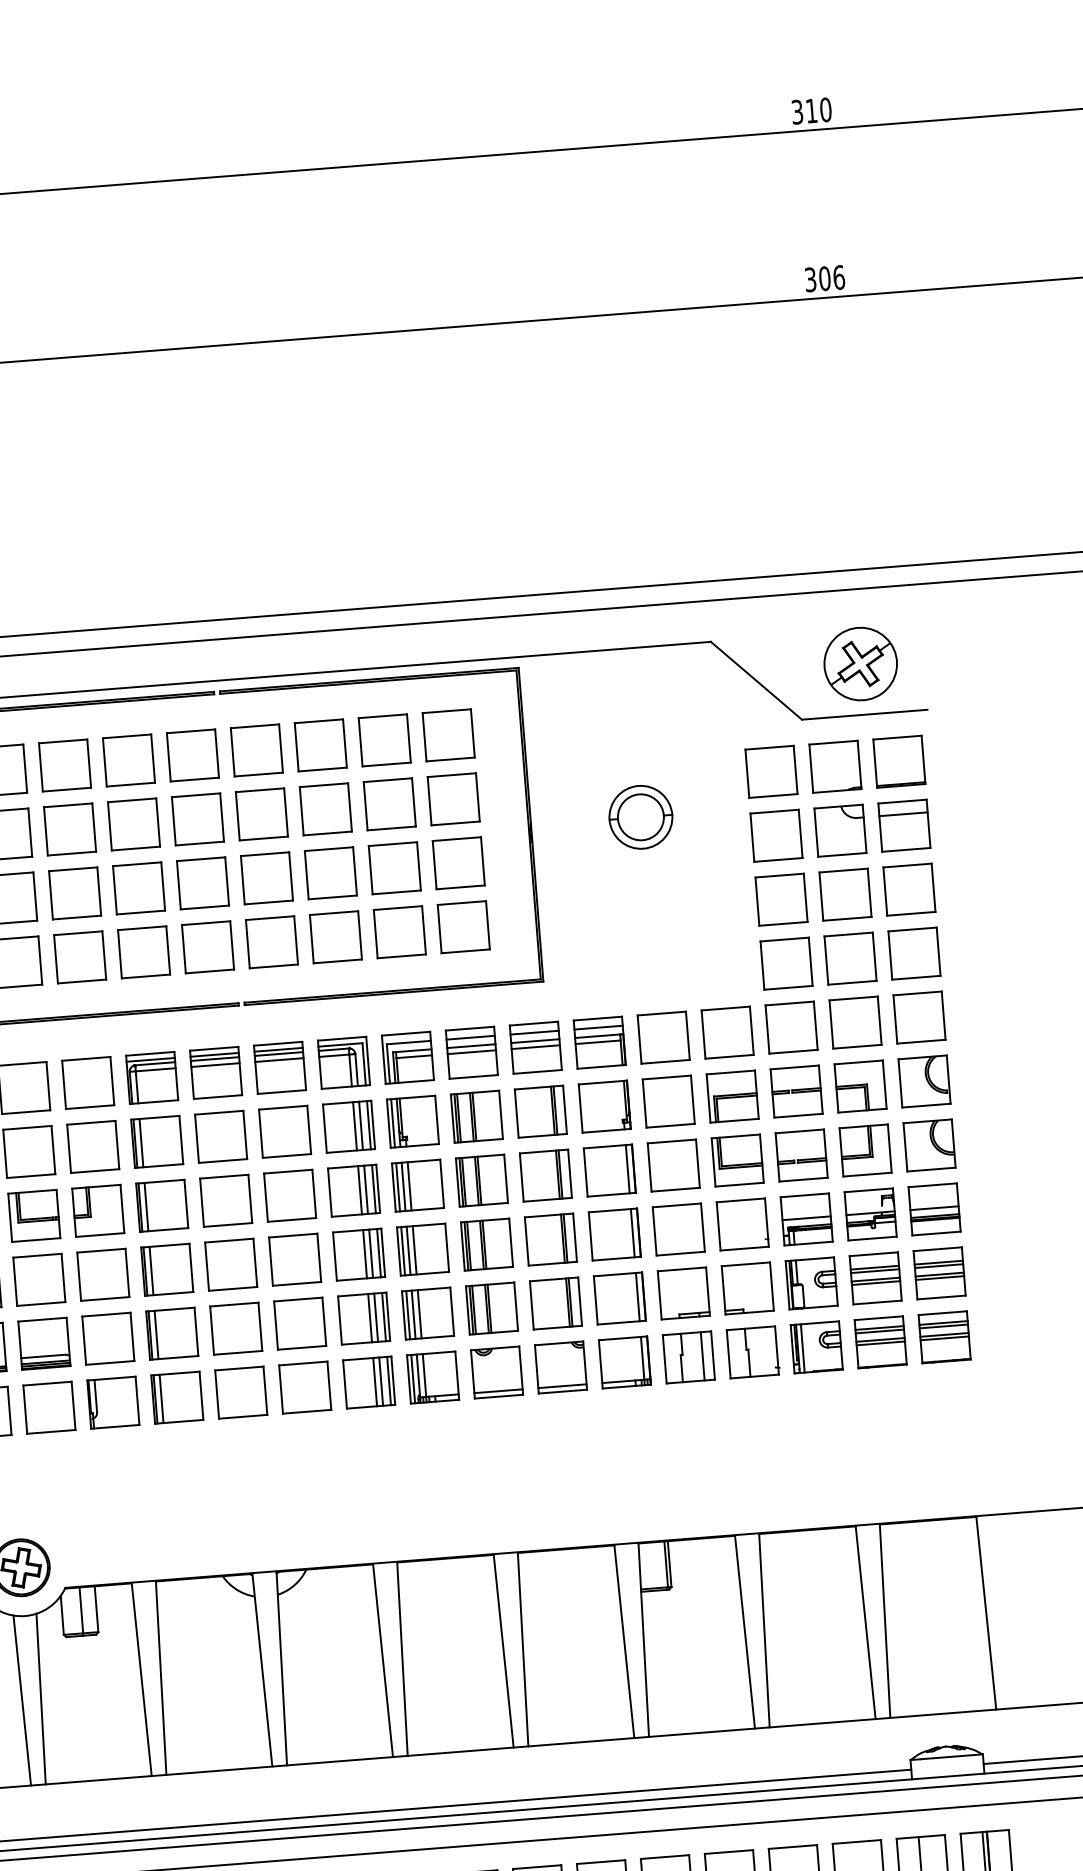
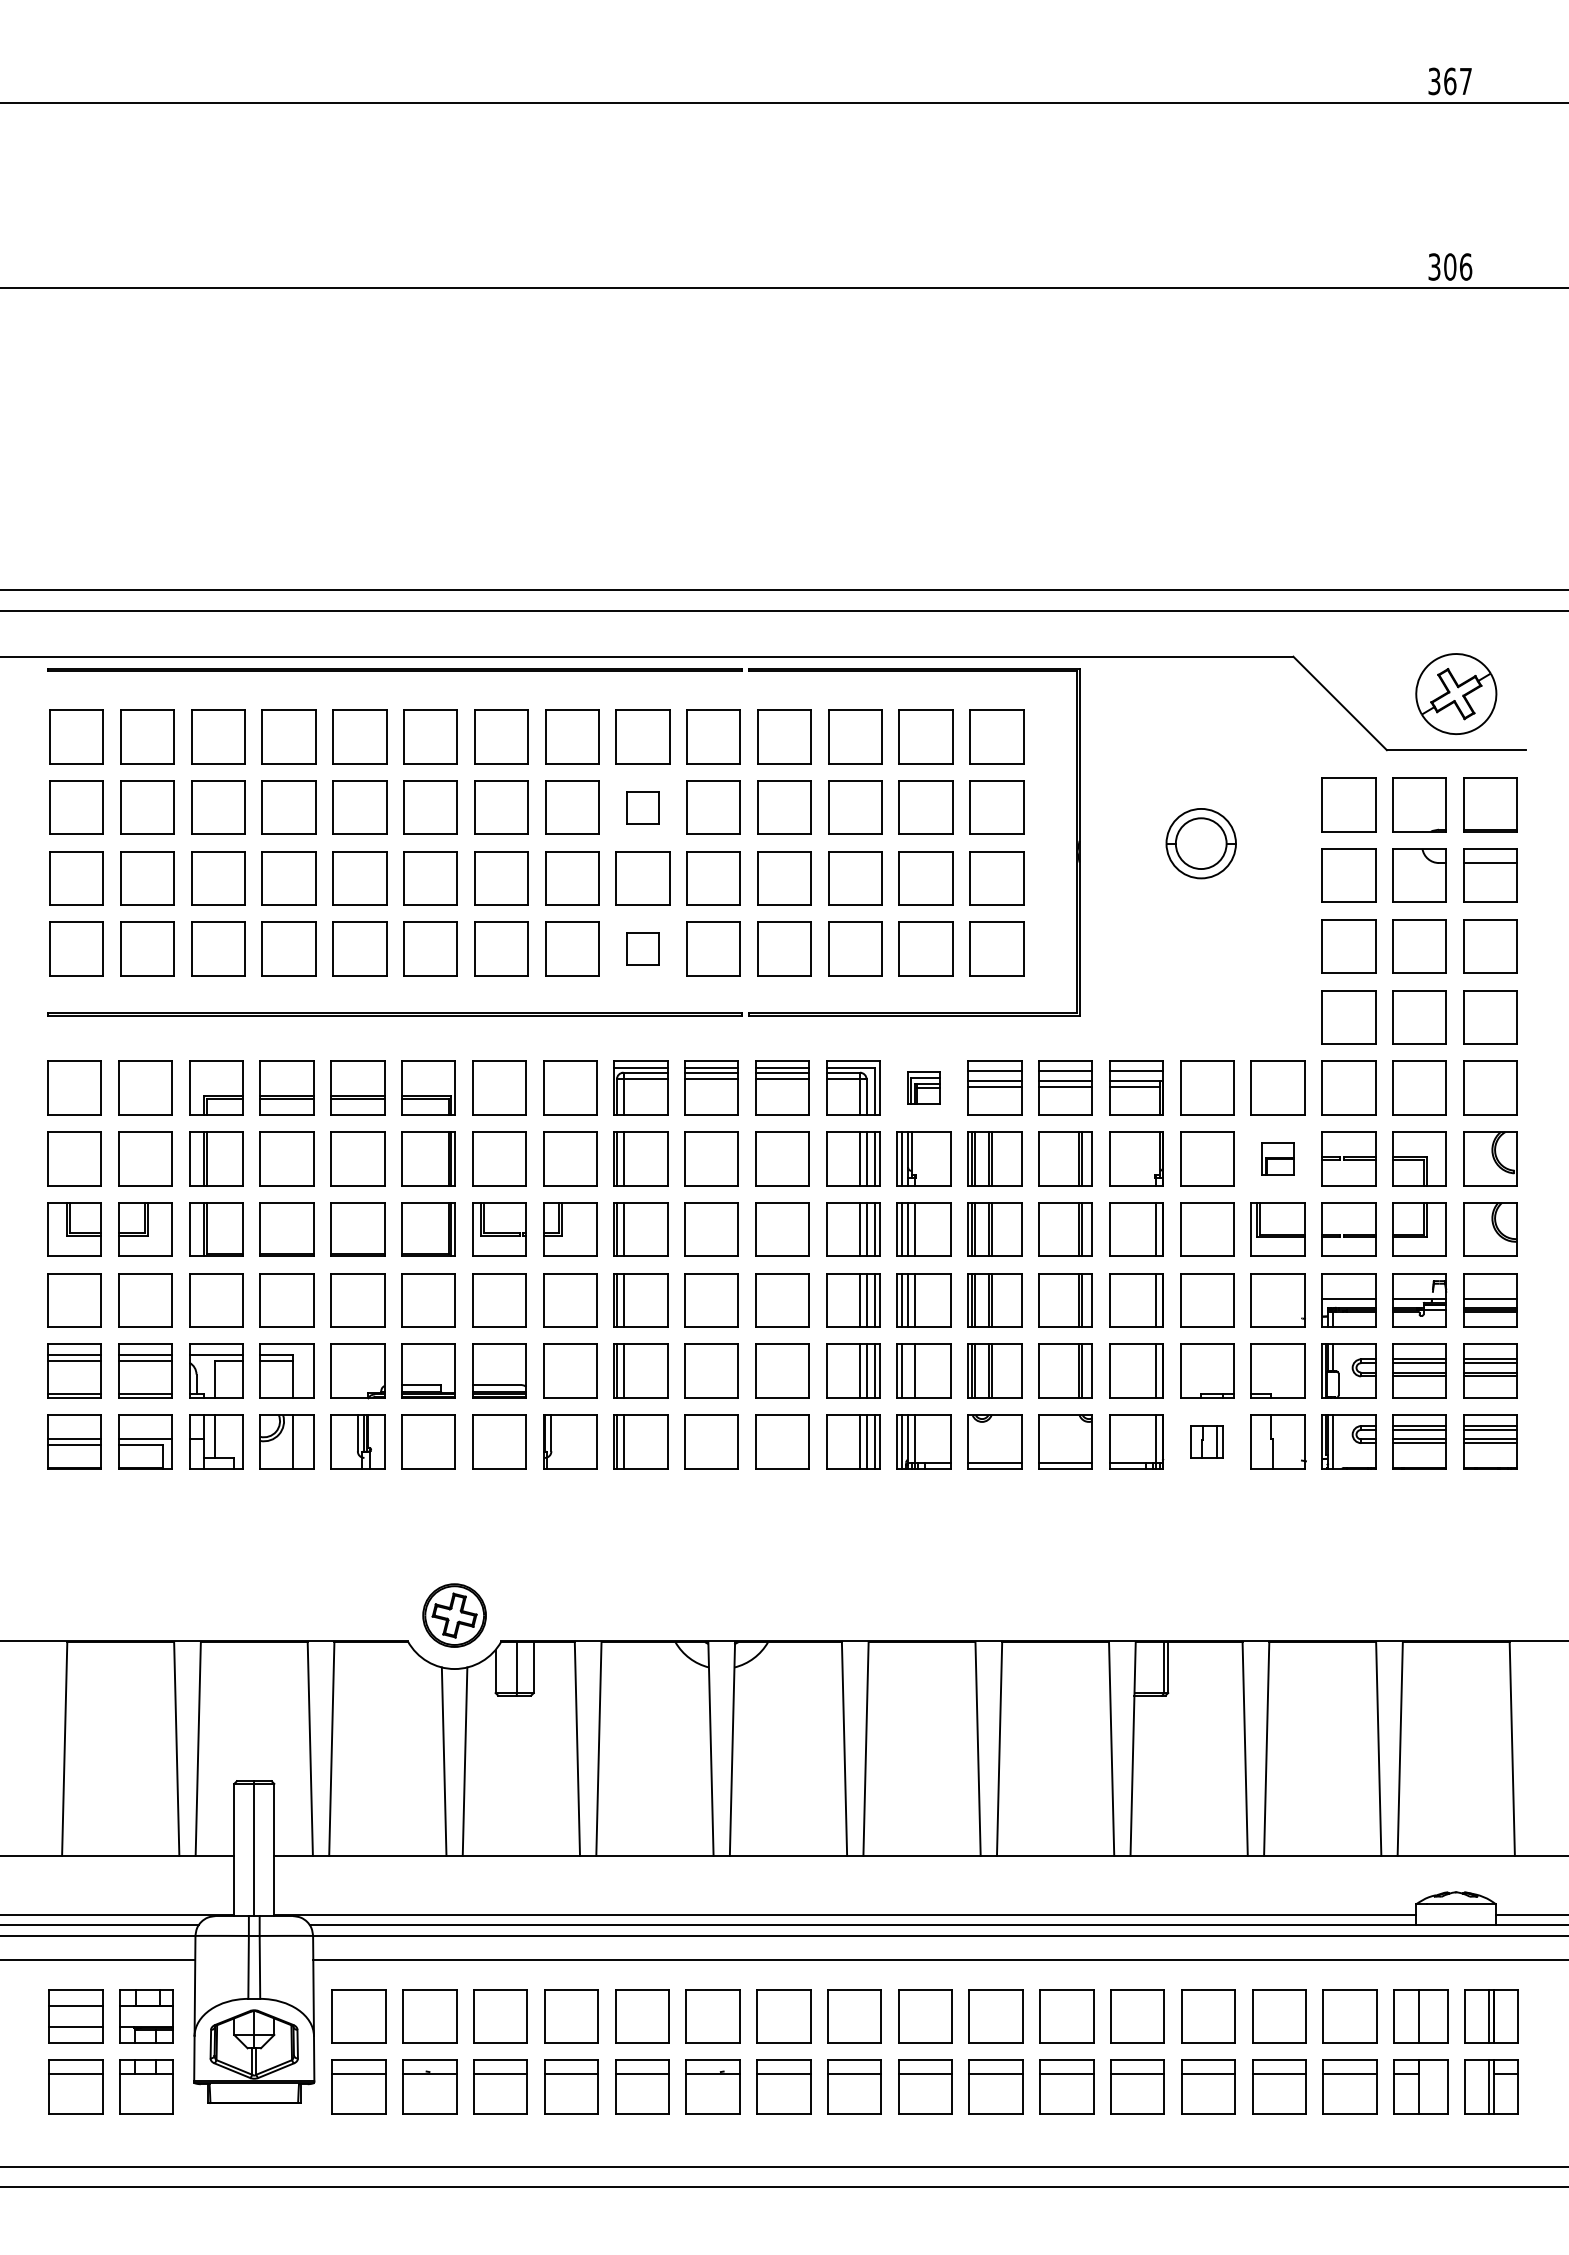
text: (819, 110) -> (1458, 81), 310 -> 367
part: (133, 824) -> (642, 807), size x0.6
part: (143, 951) -> (642, 948), size x0.6
part: (407, 1057) -> (923, 1087), size x0.6
part: (732, 1096) -> (1277, 1158), size x0.6
line: (413, 1314) -> (908, 1370), removed
part: (689, 1356) -> (1207, 1441), size x0.6

